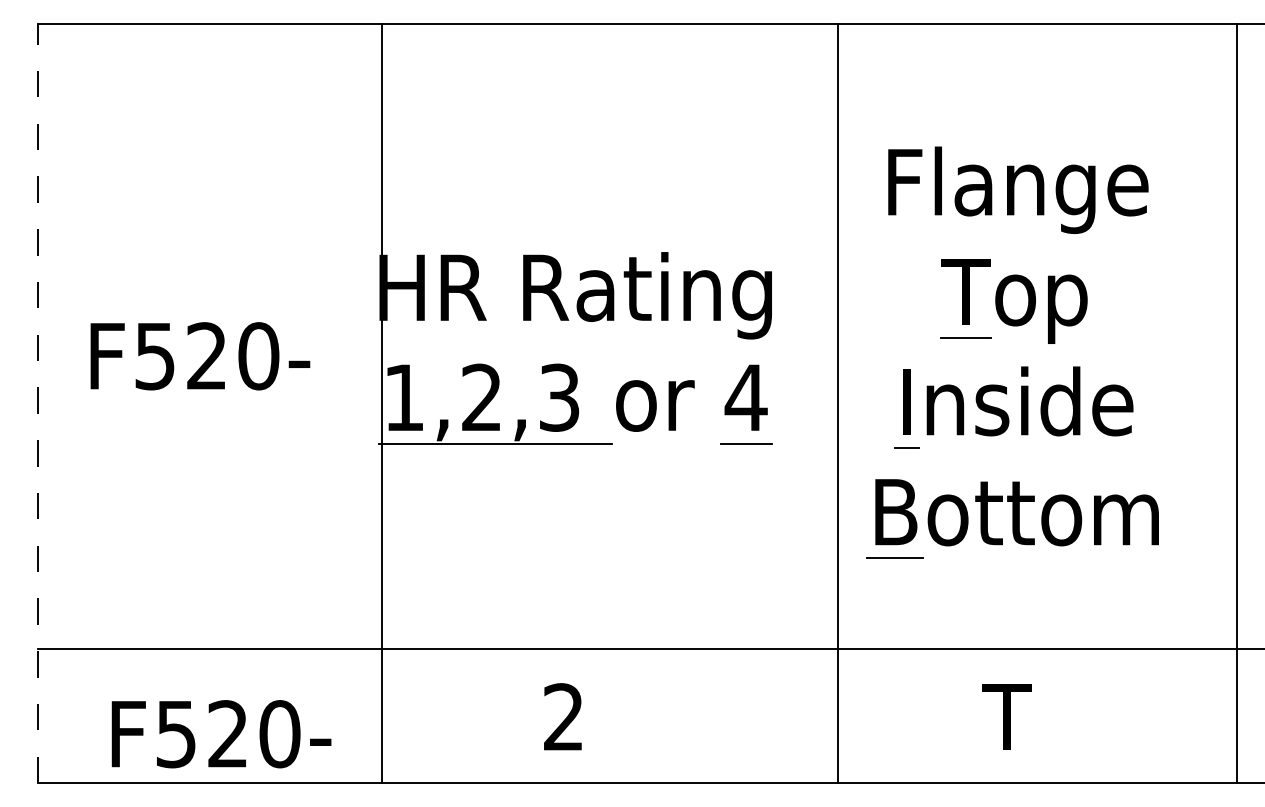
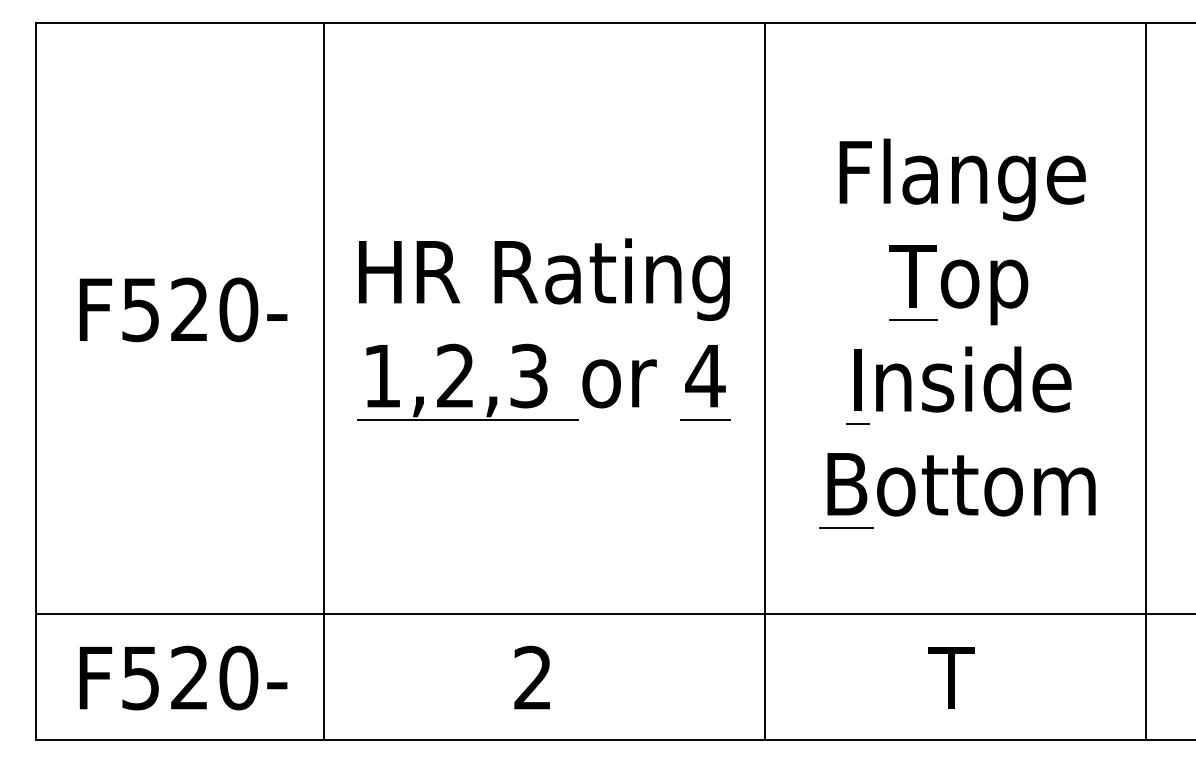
text: (200, 355) -> (183, 309), moved
line: (37, 403) -> (35, 381), dashed -> solid
line: (381, 403) -> (323, 381), moved
line: (838, 403) -> (765, 381), moved
line: (1237, 403) -> (1146, 381), moved
text: (221, 733) -> (183, 677), moved

